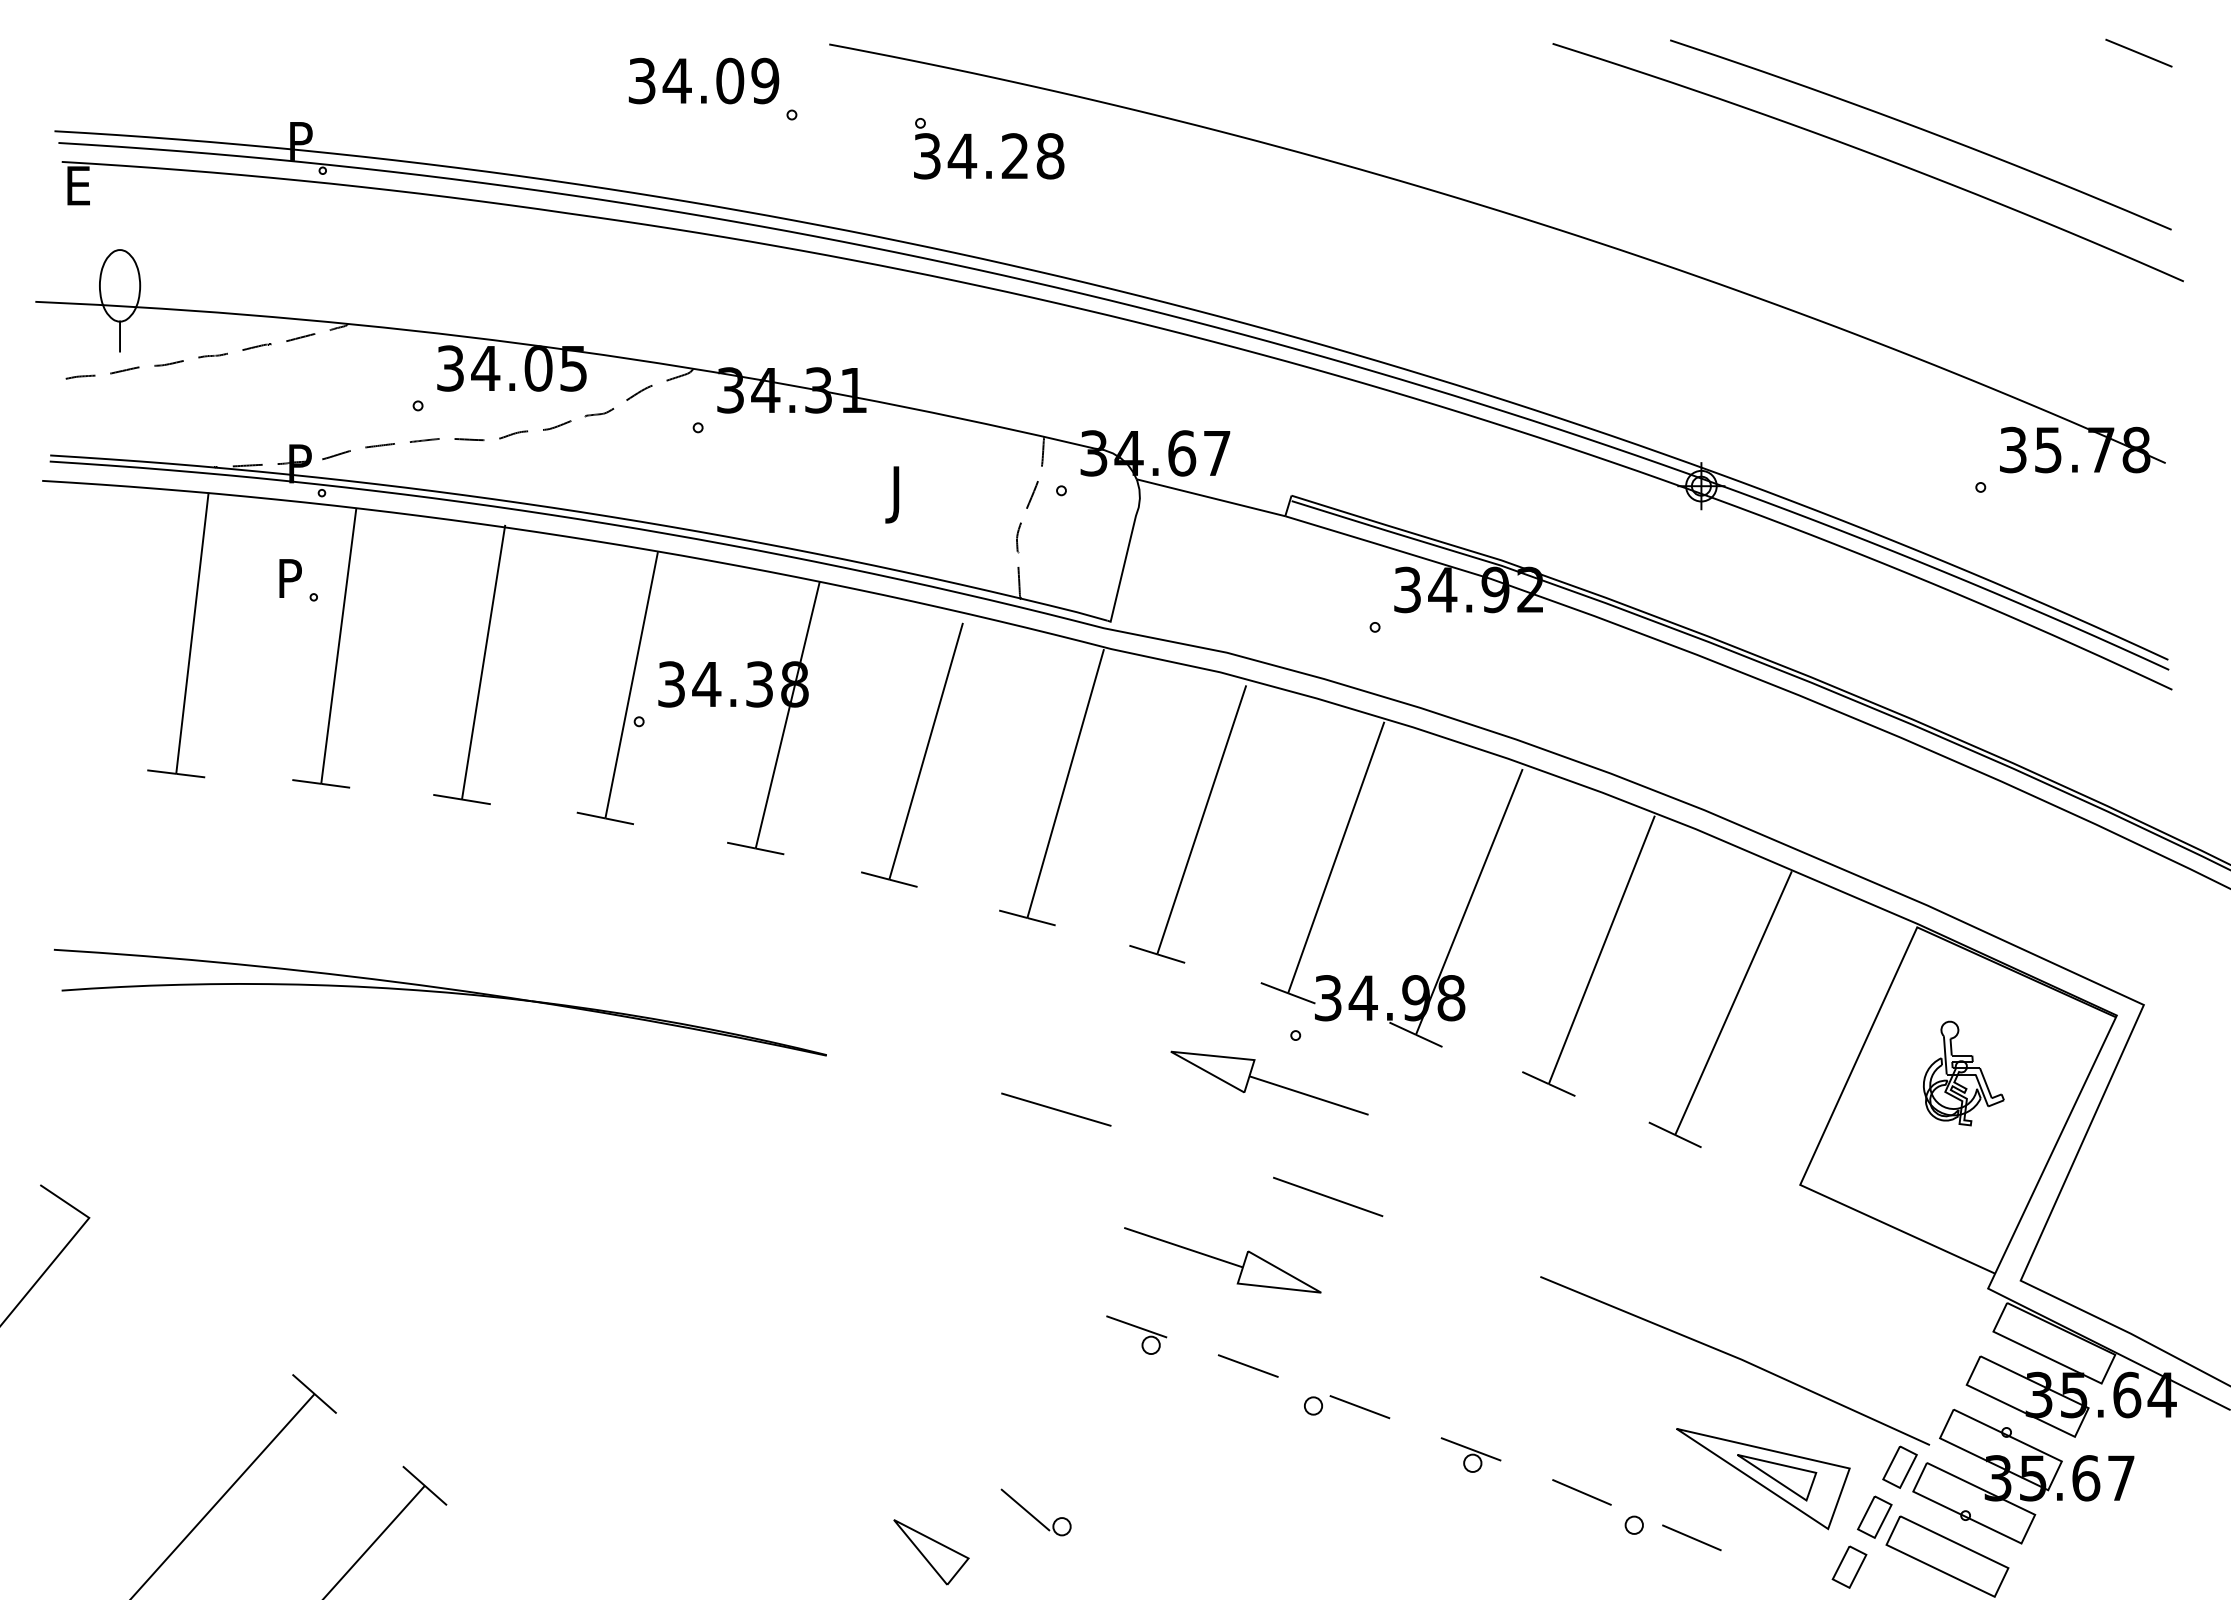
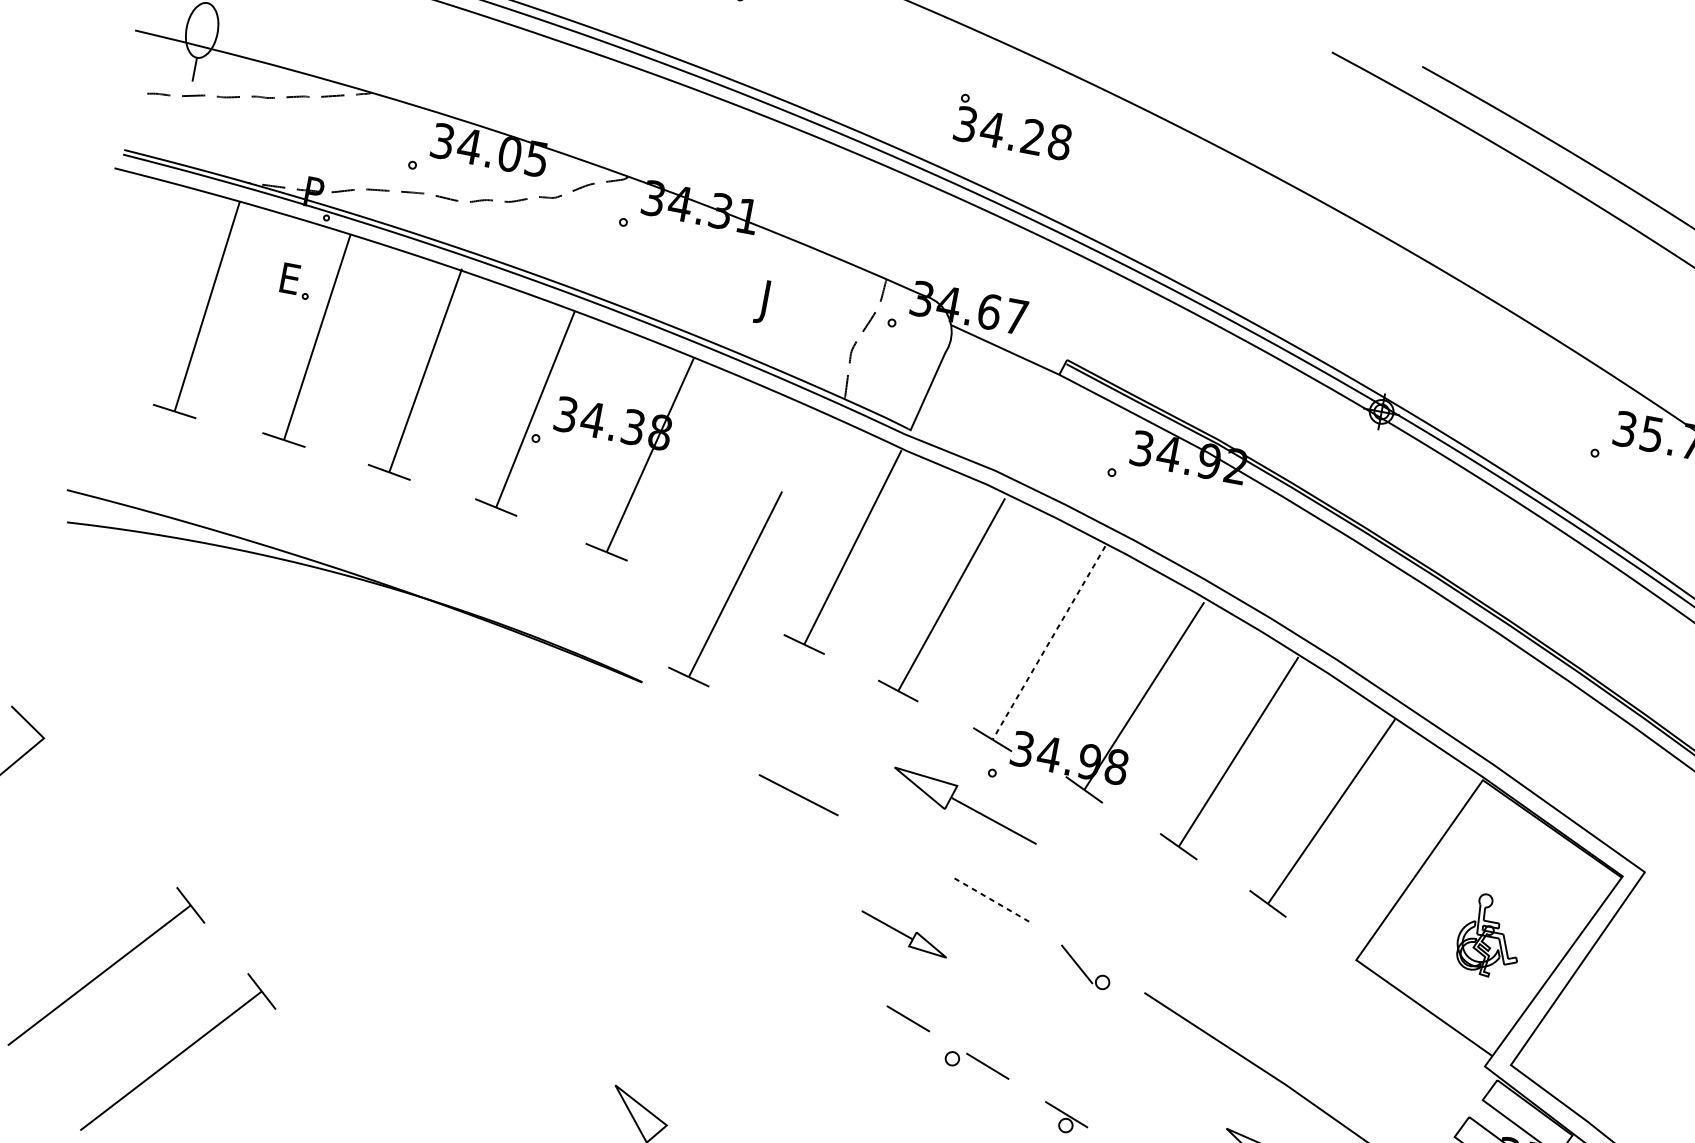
part: (1002, 141) -> (1025, 124), moved
text: (292, 578) -> (291, 279), P -> E
part: (923, 756) -> (732, 587), moved
line: (1336, 858) -> (1049, 643), solid -> dashed
part: (442, 993) -> (357, 579), moved
part: (1963, 1073) -> (1490, 935), moved
line: (1328, 1197) -> (994, 901), solid -> dashed
part: (1222, 1260) -> (903, 934), size x0.6
part: (1137, 1328) -> (829, 974), removed
part: (1035, 1512) -> (1084, 967), moved

